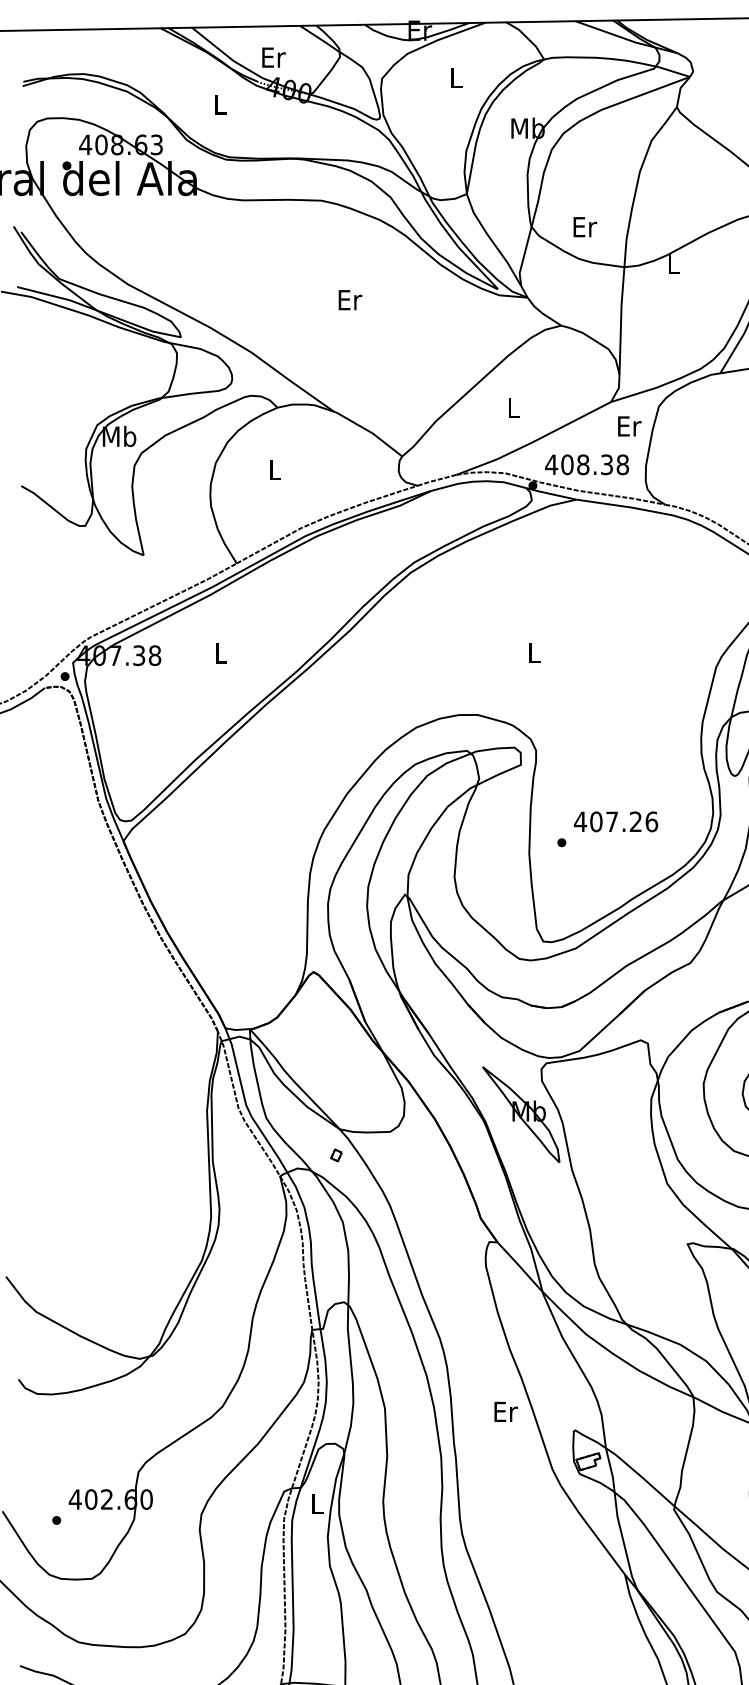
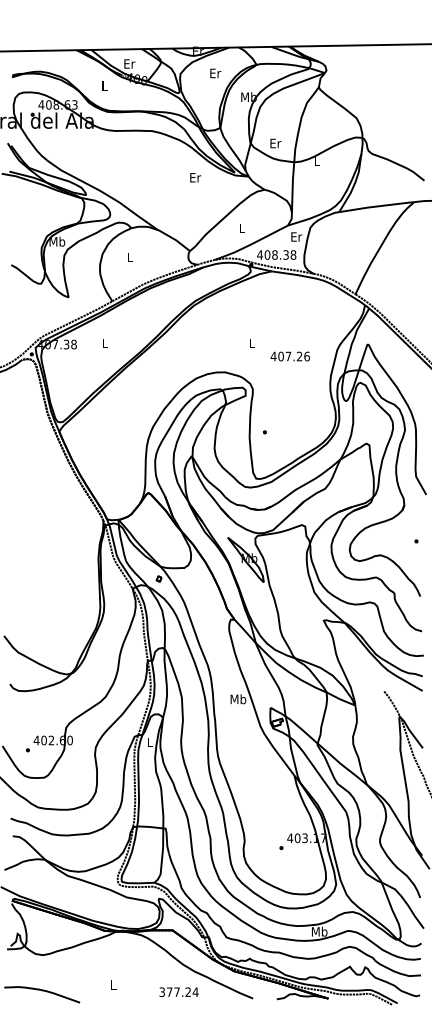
text: (456, 77) -> (215, 73), L -> Er
text: (349, 299) -> (195, 177), moved
text: (614, 821) -> (289, 356), moved
text: (505, 1412) -> (238, 699), Er -> Mb

